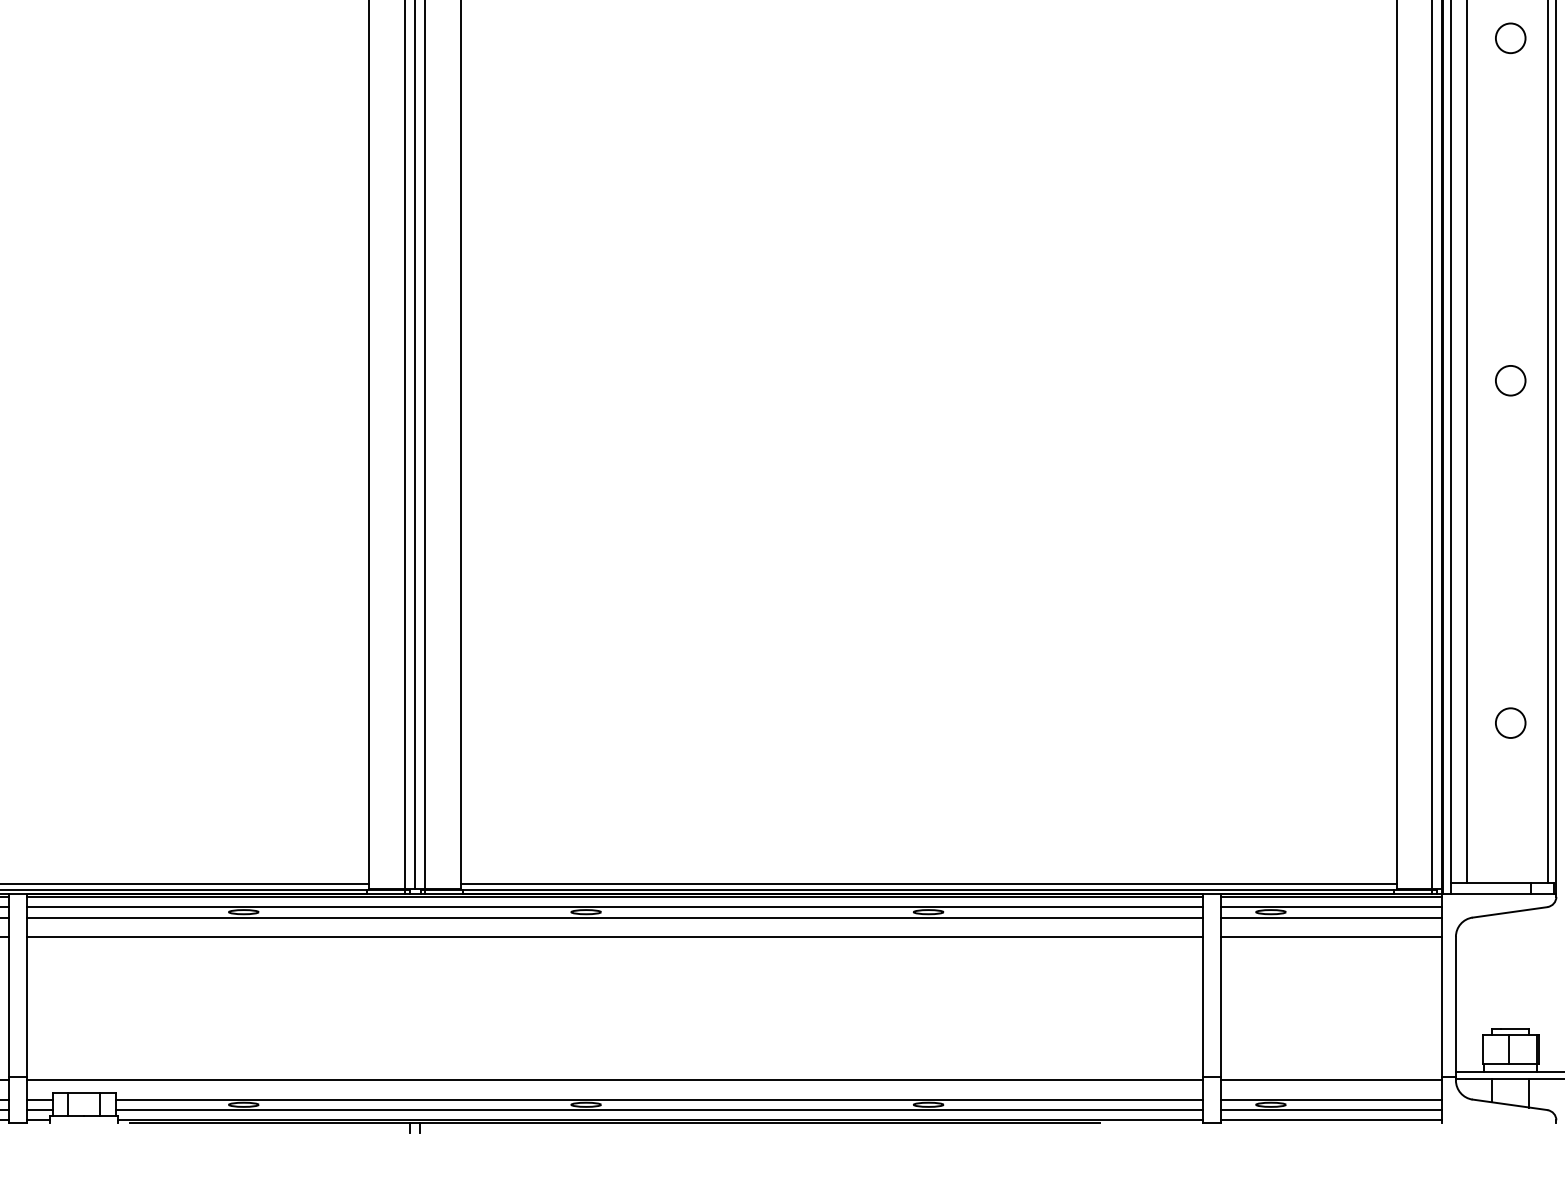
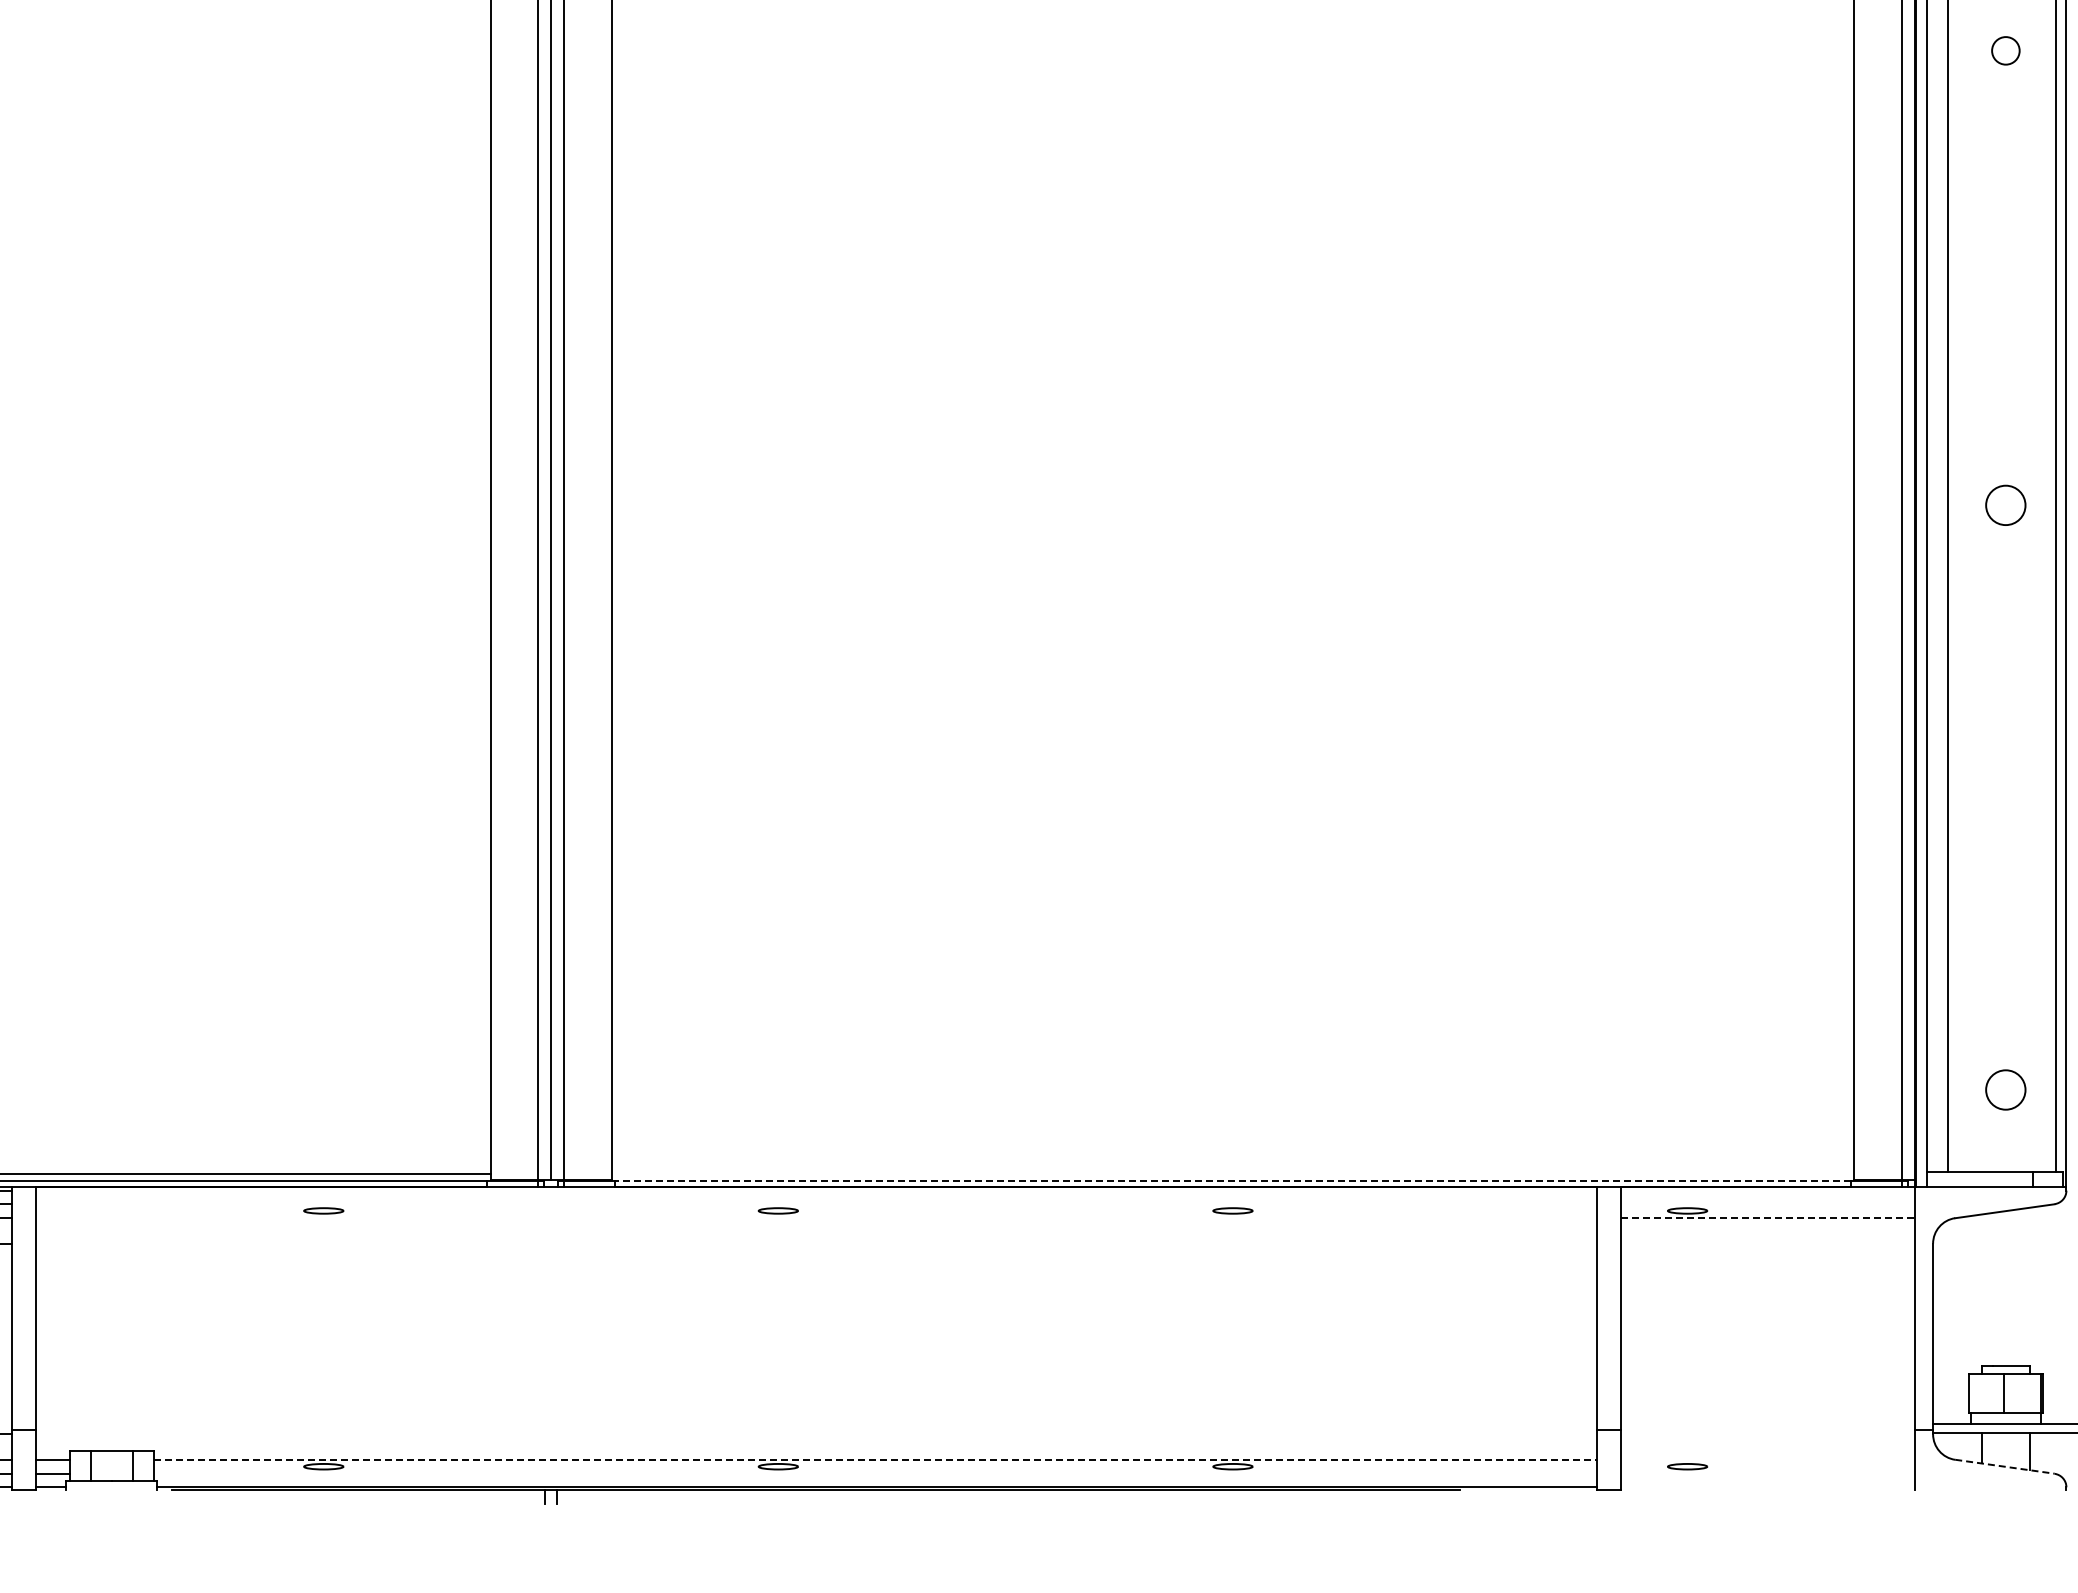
circle: (1510, 38) -> (2005, 50), size x0.7
circle: (1510, 722) -> (2005, 1089), moved
line: (928, 883) -> (1232, 1173), removed
line: (928, 889) -> (1232, 1181), solid -> dashed
line: (614, 896) -> (815, 1190), removed
line: (1331, 896) -> (1767, 1190), removed
line: (614, 907) -> (815, 1204), removed
line: (1331, 907) -> (1767, 1204), removed
line: (614, 917) -> (815, 1218), removed
line: (1331, 917) -> (1767, 1218), solid -> dashed
line: (614, 936) -> (815, 1243), removed
line: (1331, 936) -> (1767, 1243), removed
line: (614, 1080) -> (815, 1434), removed
line: (1331, 1080) -> (1767, 1434), removed
line: (659, 1099) -> (875, 1459), solid -> dashed
line: (1331, 1099) -> (1767, 1459), removed
line: (1510, 1104) -> (2005, 1466), solid -> dashed
line: (658, 1109) -> (874, 1473), removed
line: (1331, 1109) -> (1767, 1473), removed
line: (1331, 1120) -> (1767, 1487), removed

